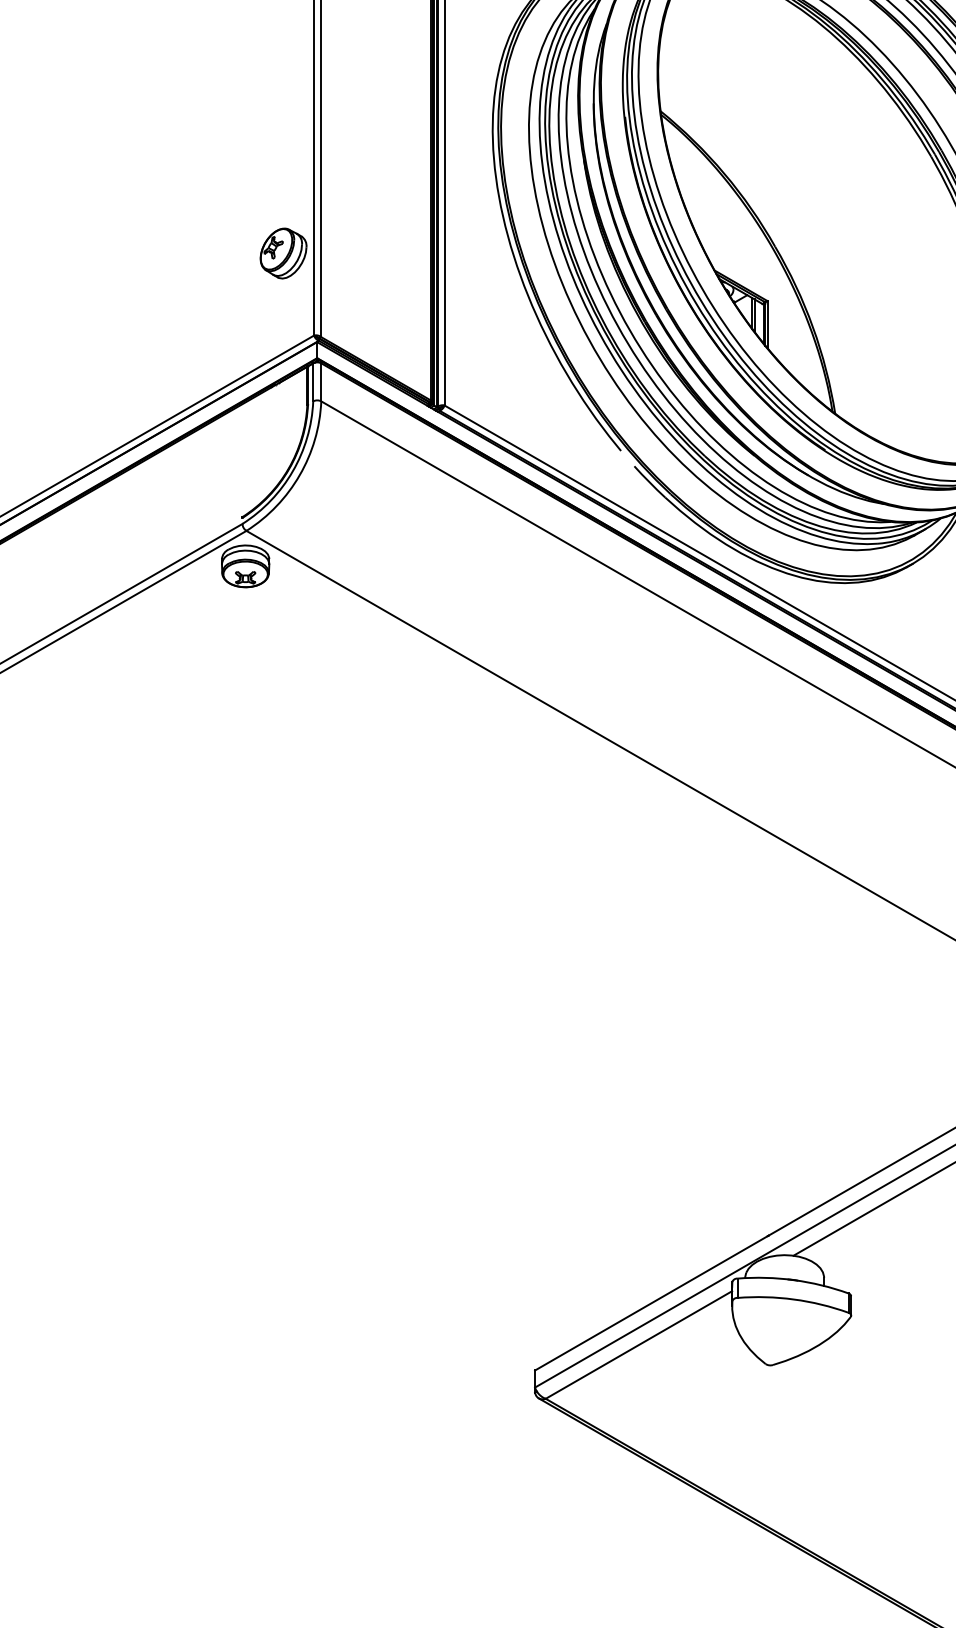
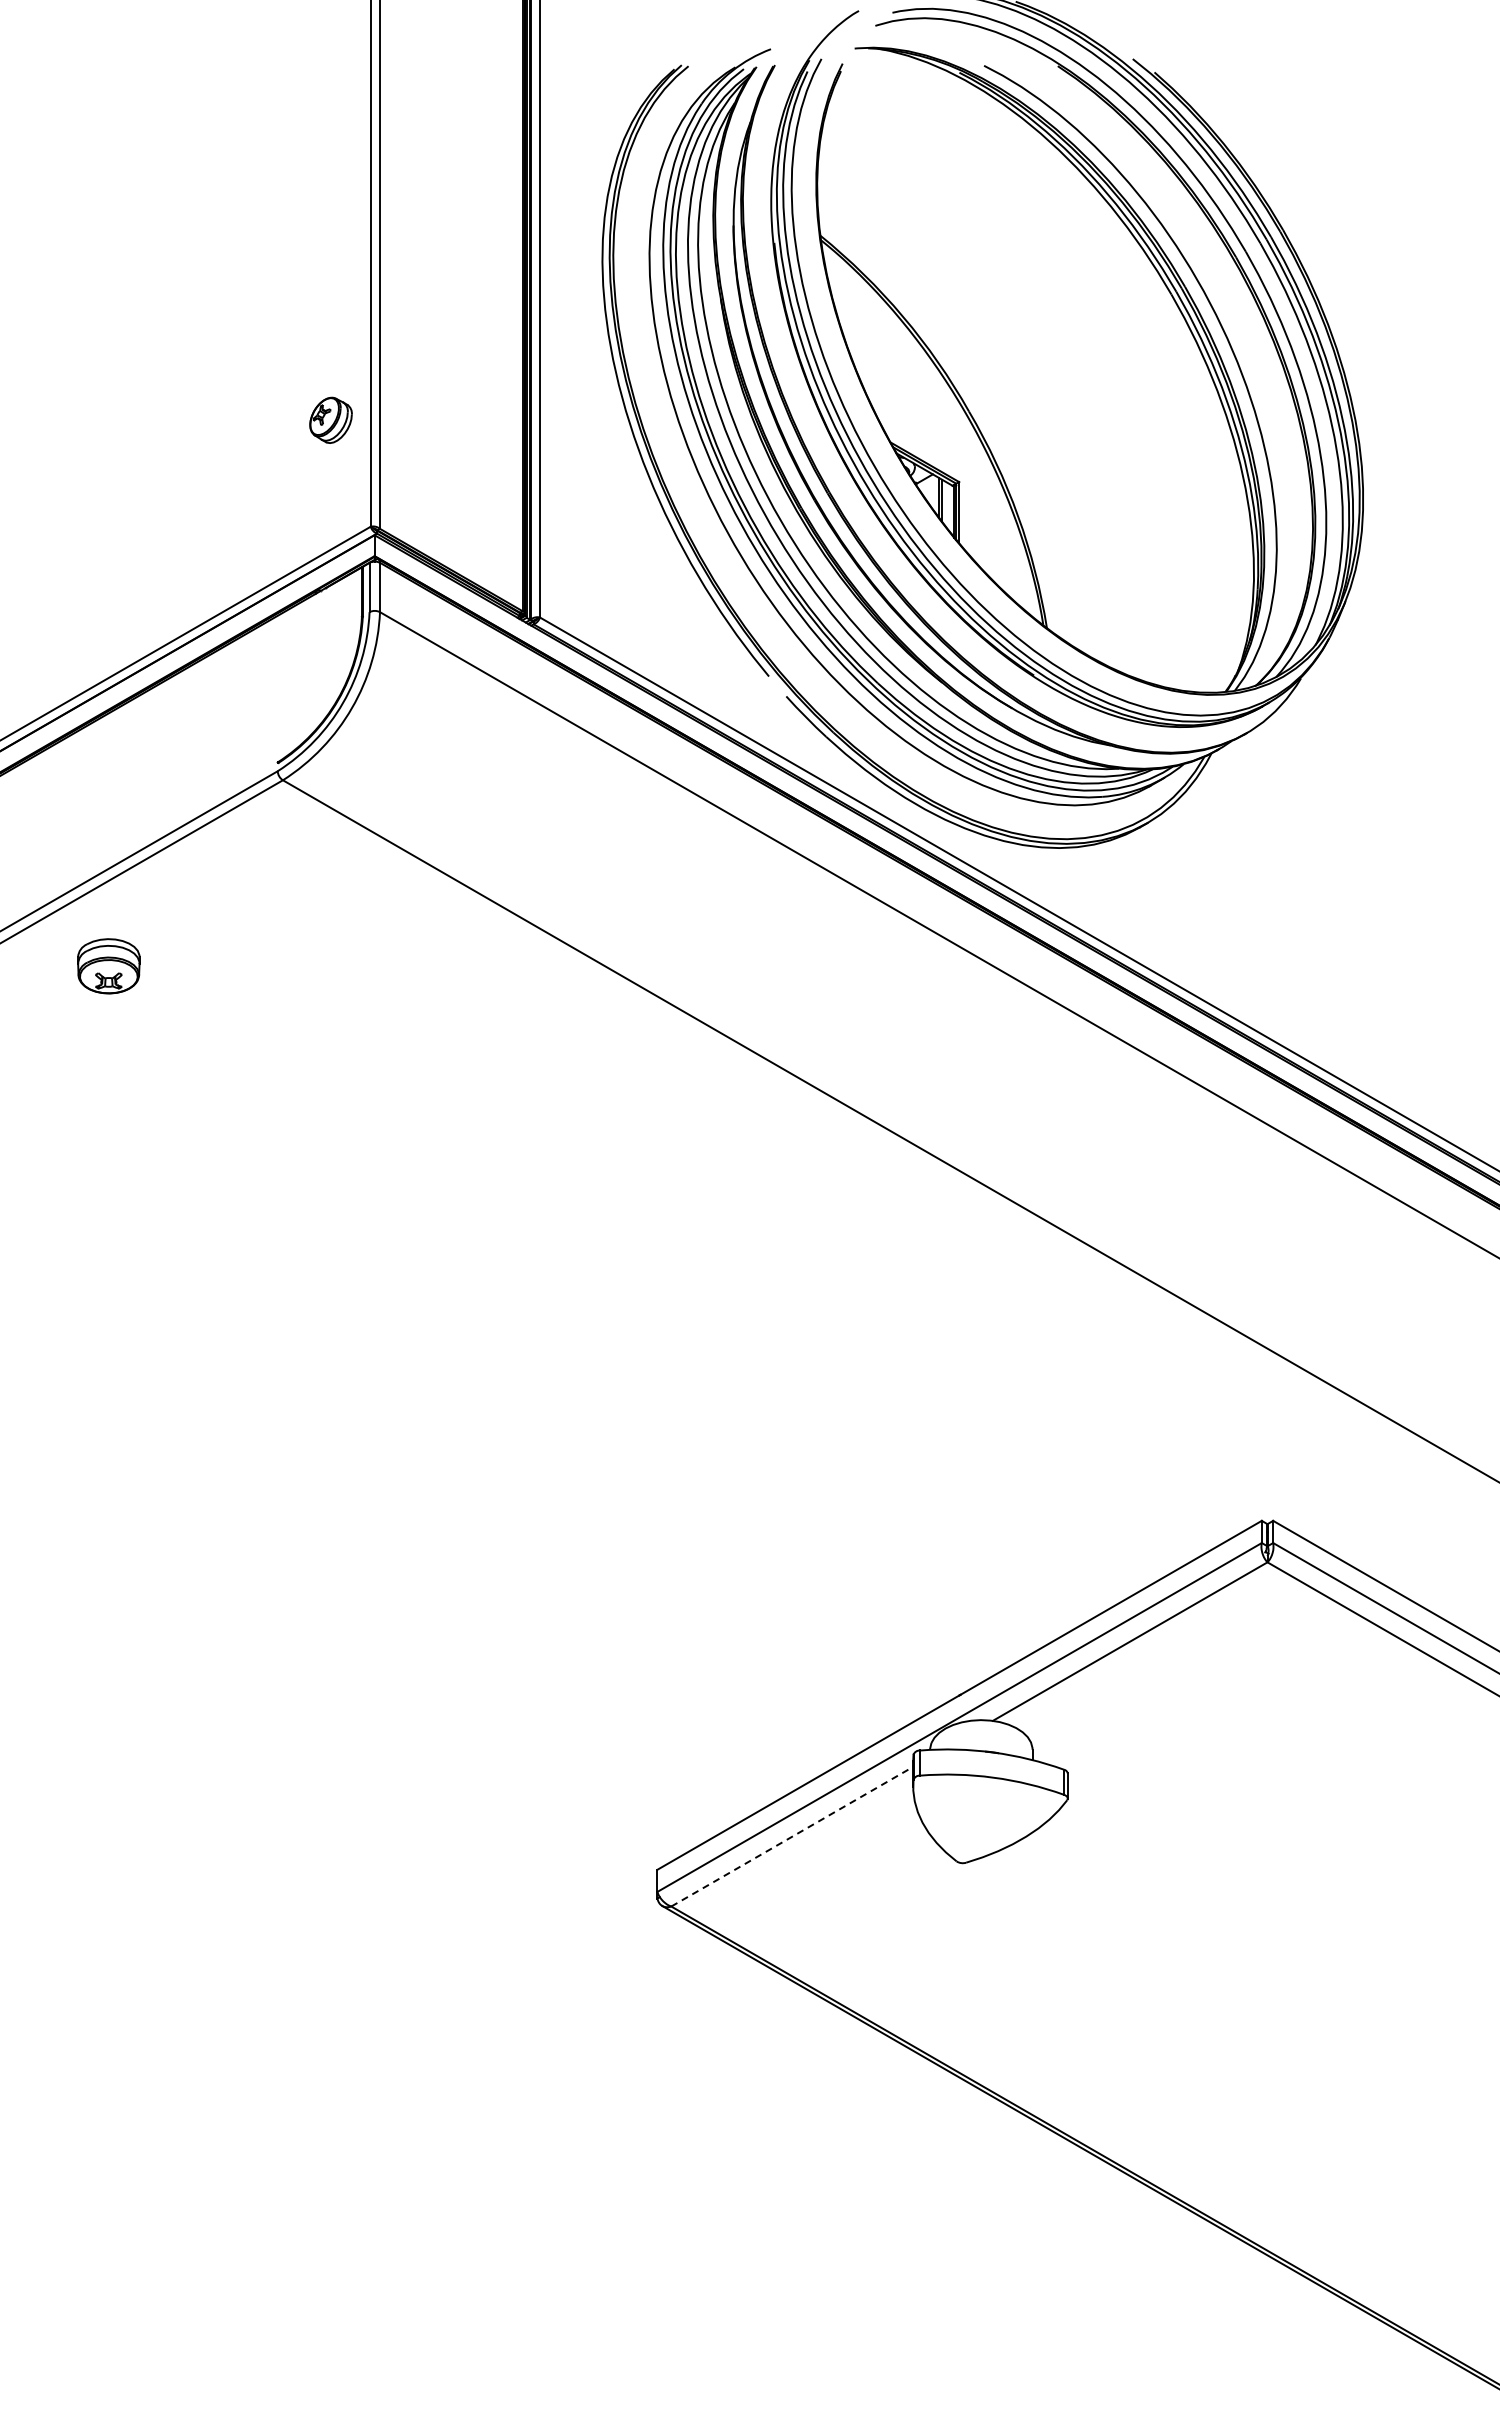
part: (283, 253) -> (330, 420), size x0.7
part: (245, 566) -> (108, 966), moved
line: (639, 1344) -> (792, 1836), solid -> dashed

